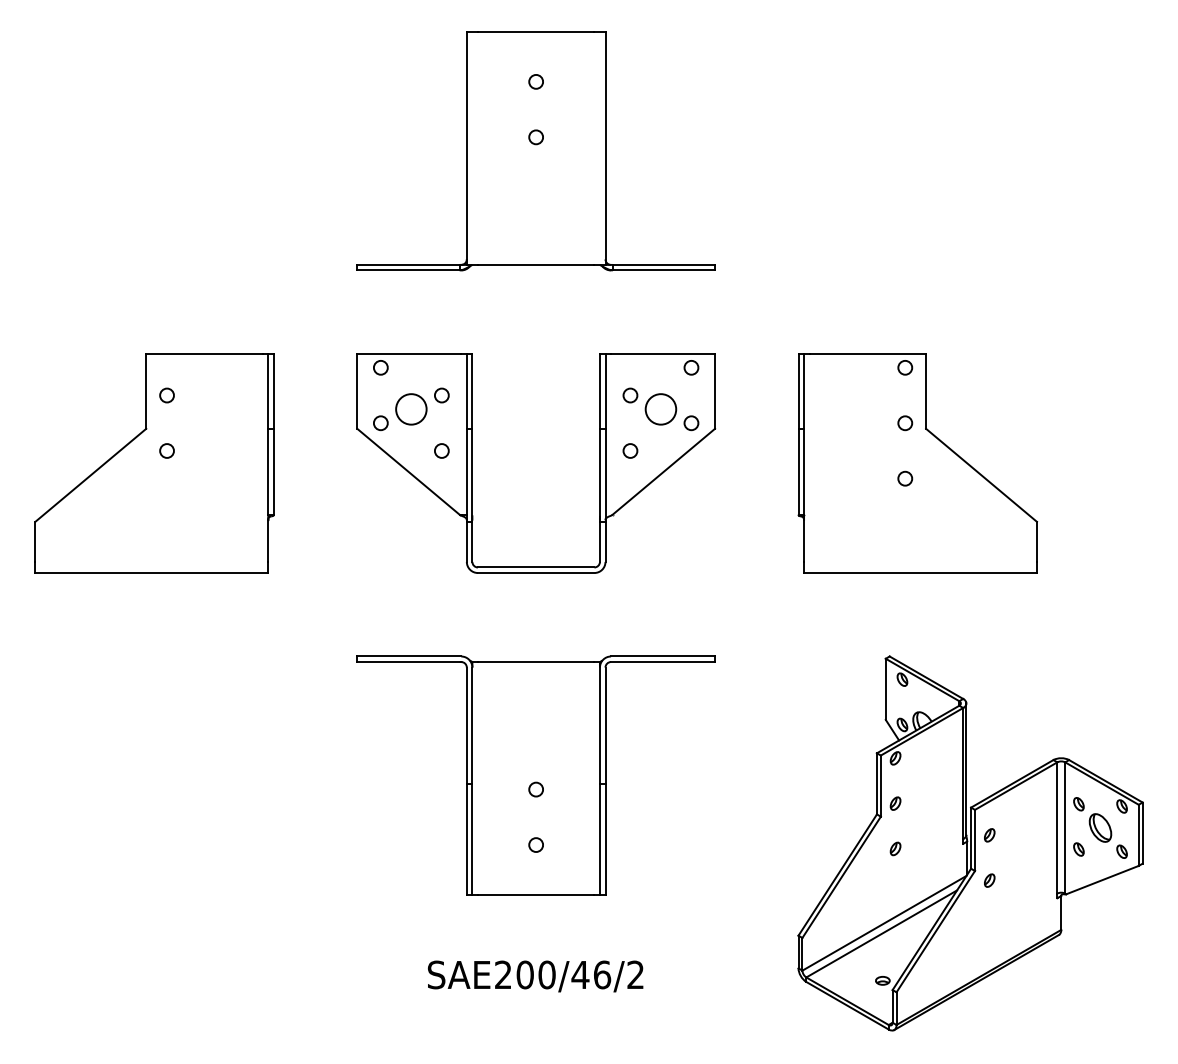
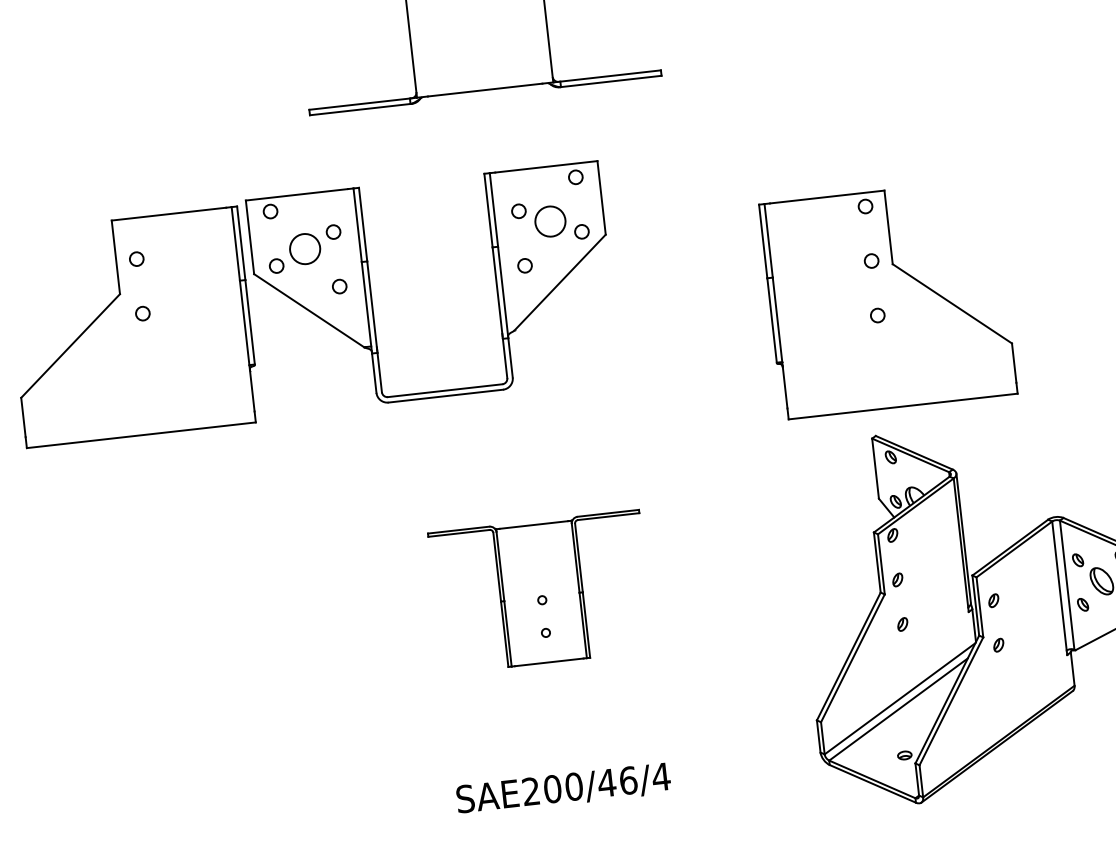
part: (599, 463) -> (496, 281), moved
part: (917, 463) -> (888, 299), moved
part: (535, 775) -> (540, 591), size x0.6
text: (635, 974) -> (661, 776), SAE200/46/2 -> SAE200/46/4

